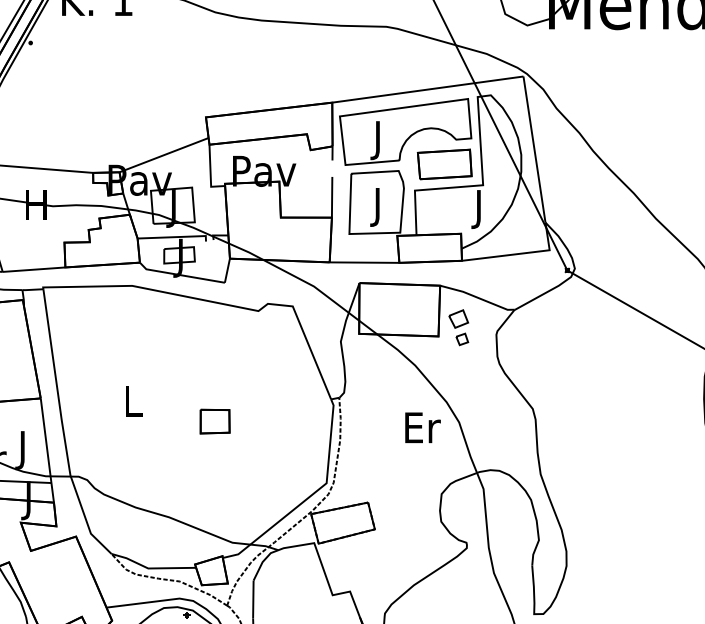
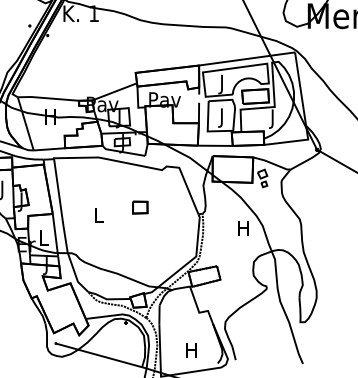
part: (215, 421) -> (140, 207), moved
text: (422, 427) -> (244, 228), Er -> H
text: (24, 449) -> (44, 239), J -> L

